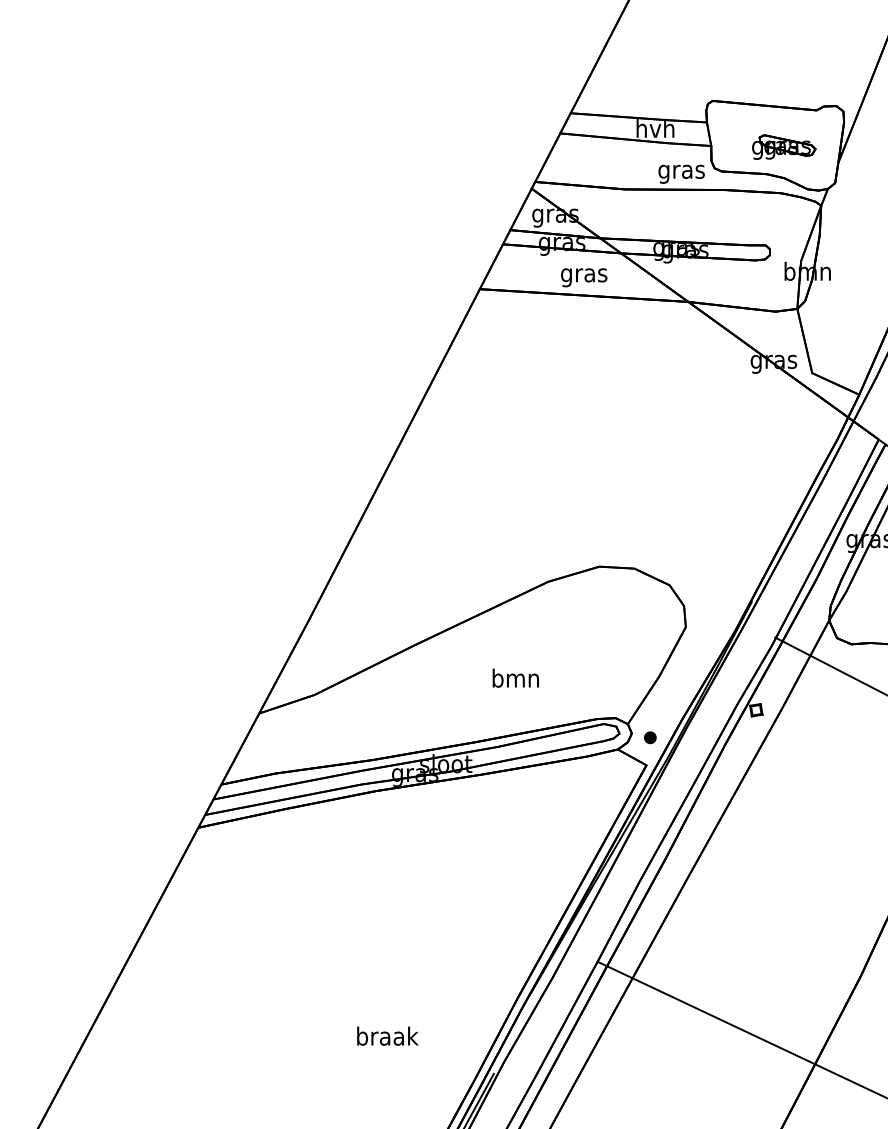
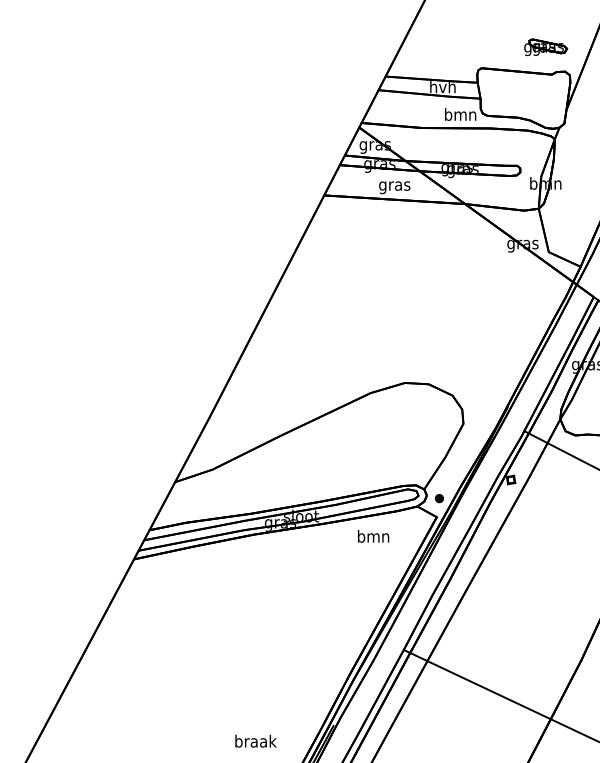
part: (785, 147) -> (546, 47), moved
text: (681, 172) -> (460, 116), gras -> bmn
text: (515, 676) -> (373, 535), moved
text: (387, 1035) -> (255, 740), moved

